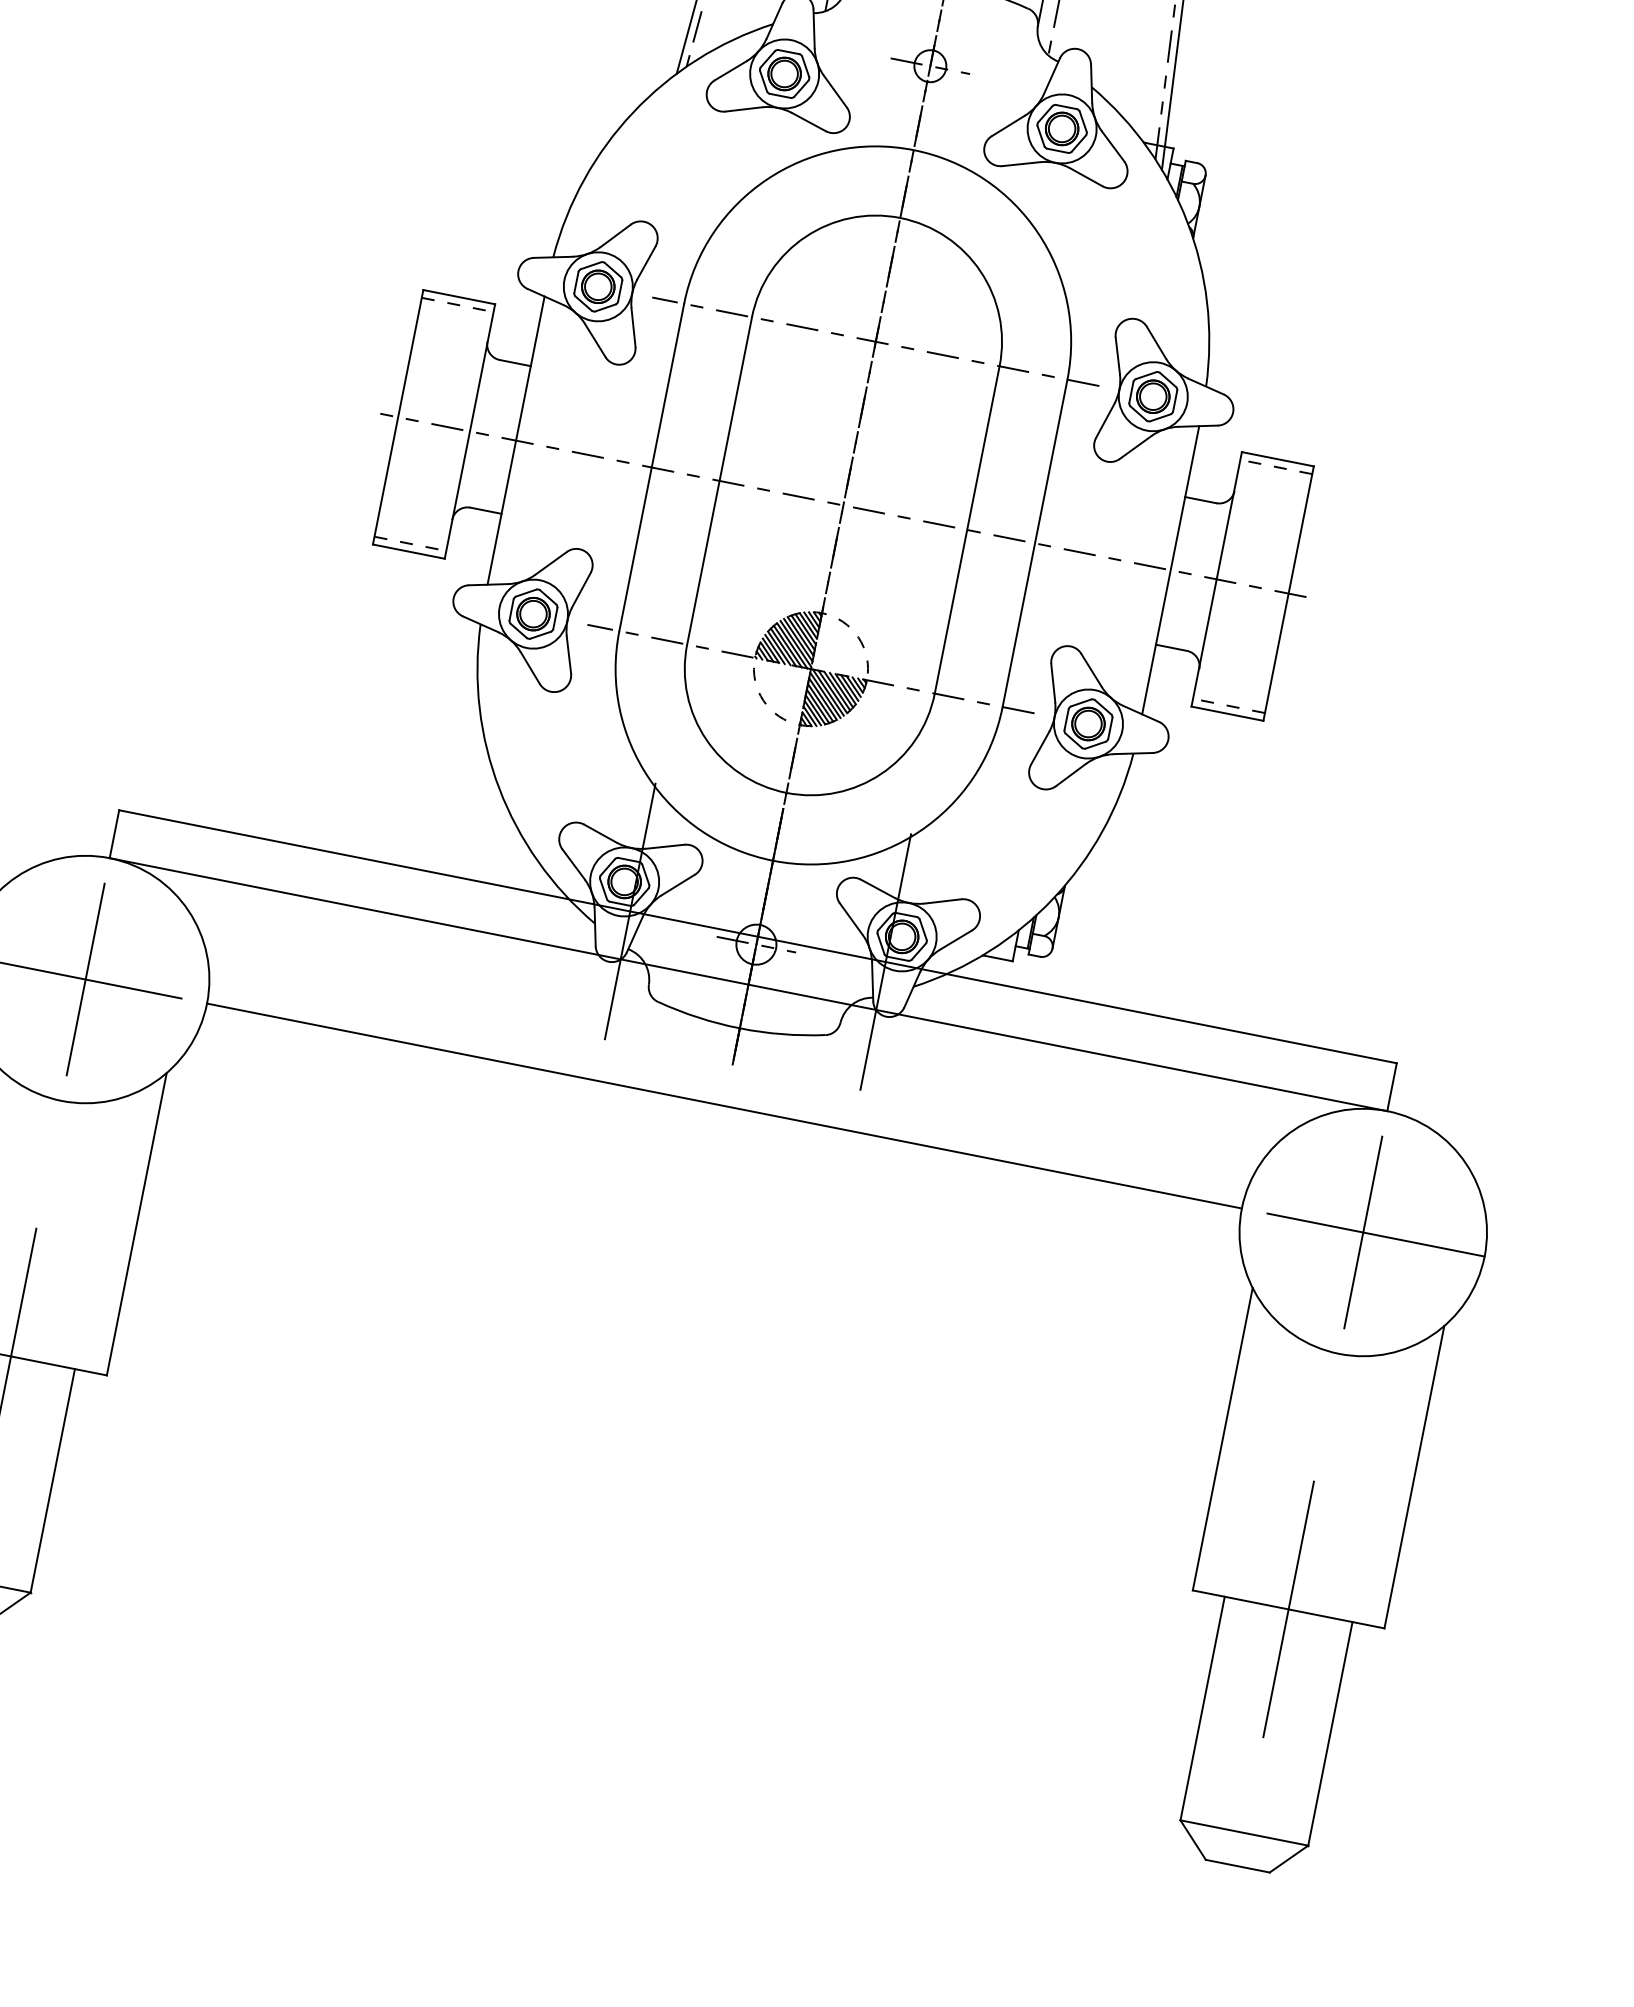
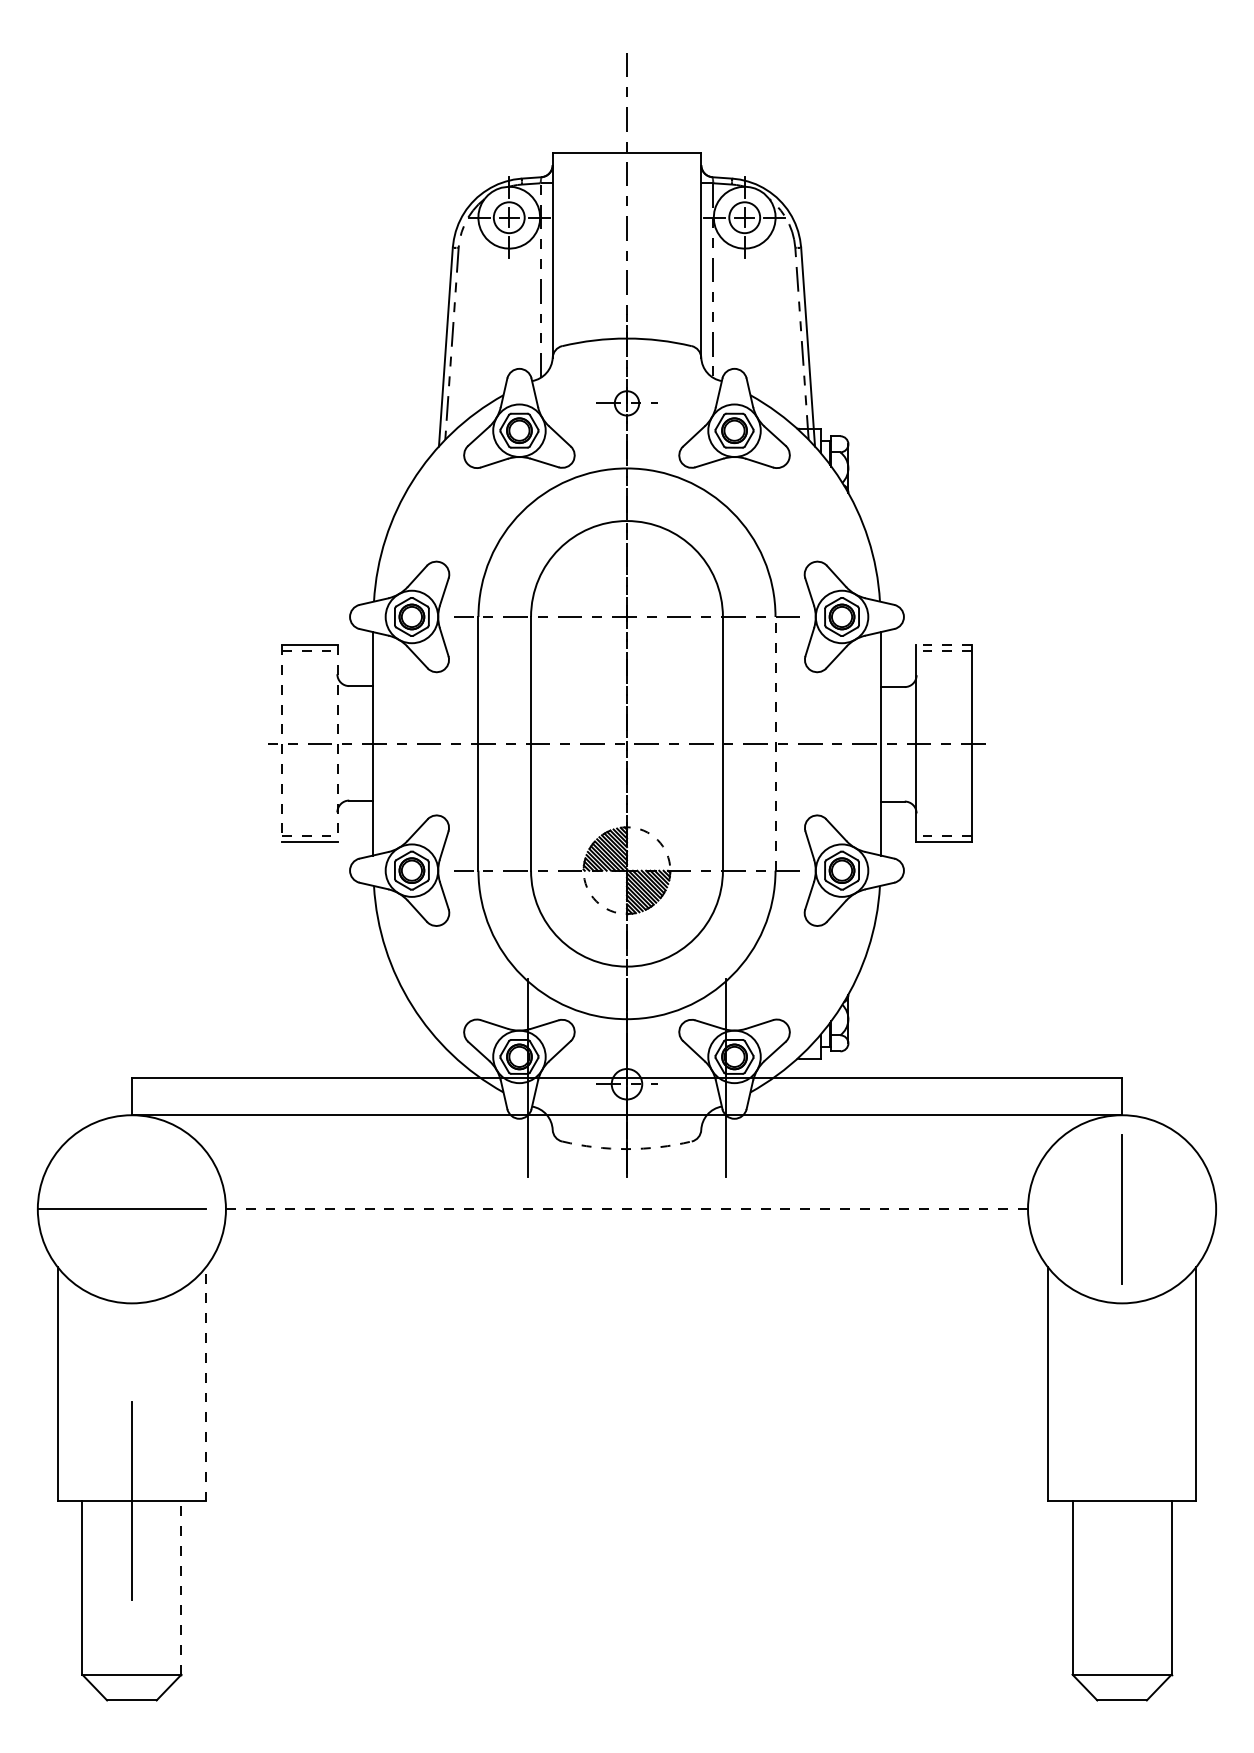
line: (397, 416) -> (281, 743), solid -> dashed
line: (469, 431) -> (337, 743), solid -> dashed
line: (1278, 459) -> (944, 645), solid -> dashed
line: (1035, 542) -> (775, 743), solid -> dashed
line: (85, 979) -> (131, 1209), removed
arc: (739, 1028) -> (626, 1149), solid -> dashed
line: (723, 1106) -> (626, 1209), solid -> dashed
line: (137, 1223) -> (206, 1383), solid -> dashed
line: (1375, 1235) -> (1131, 1209), removed
line: (52, 1481) -> (181, 1588), solid -> dashed
line: (1289, 1609) -> (1122, 1501), removed

